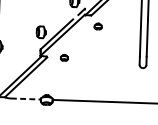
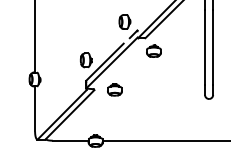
part: (97, 25) -> (153, 50), size x1.67
part: (64, 57) -> (114, 89), size x1.67
line: (25, 98) -> (70, 140), dashed -> solid

